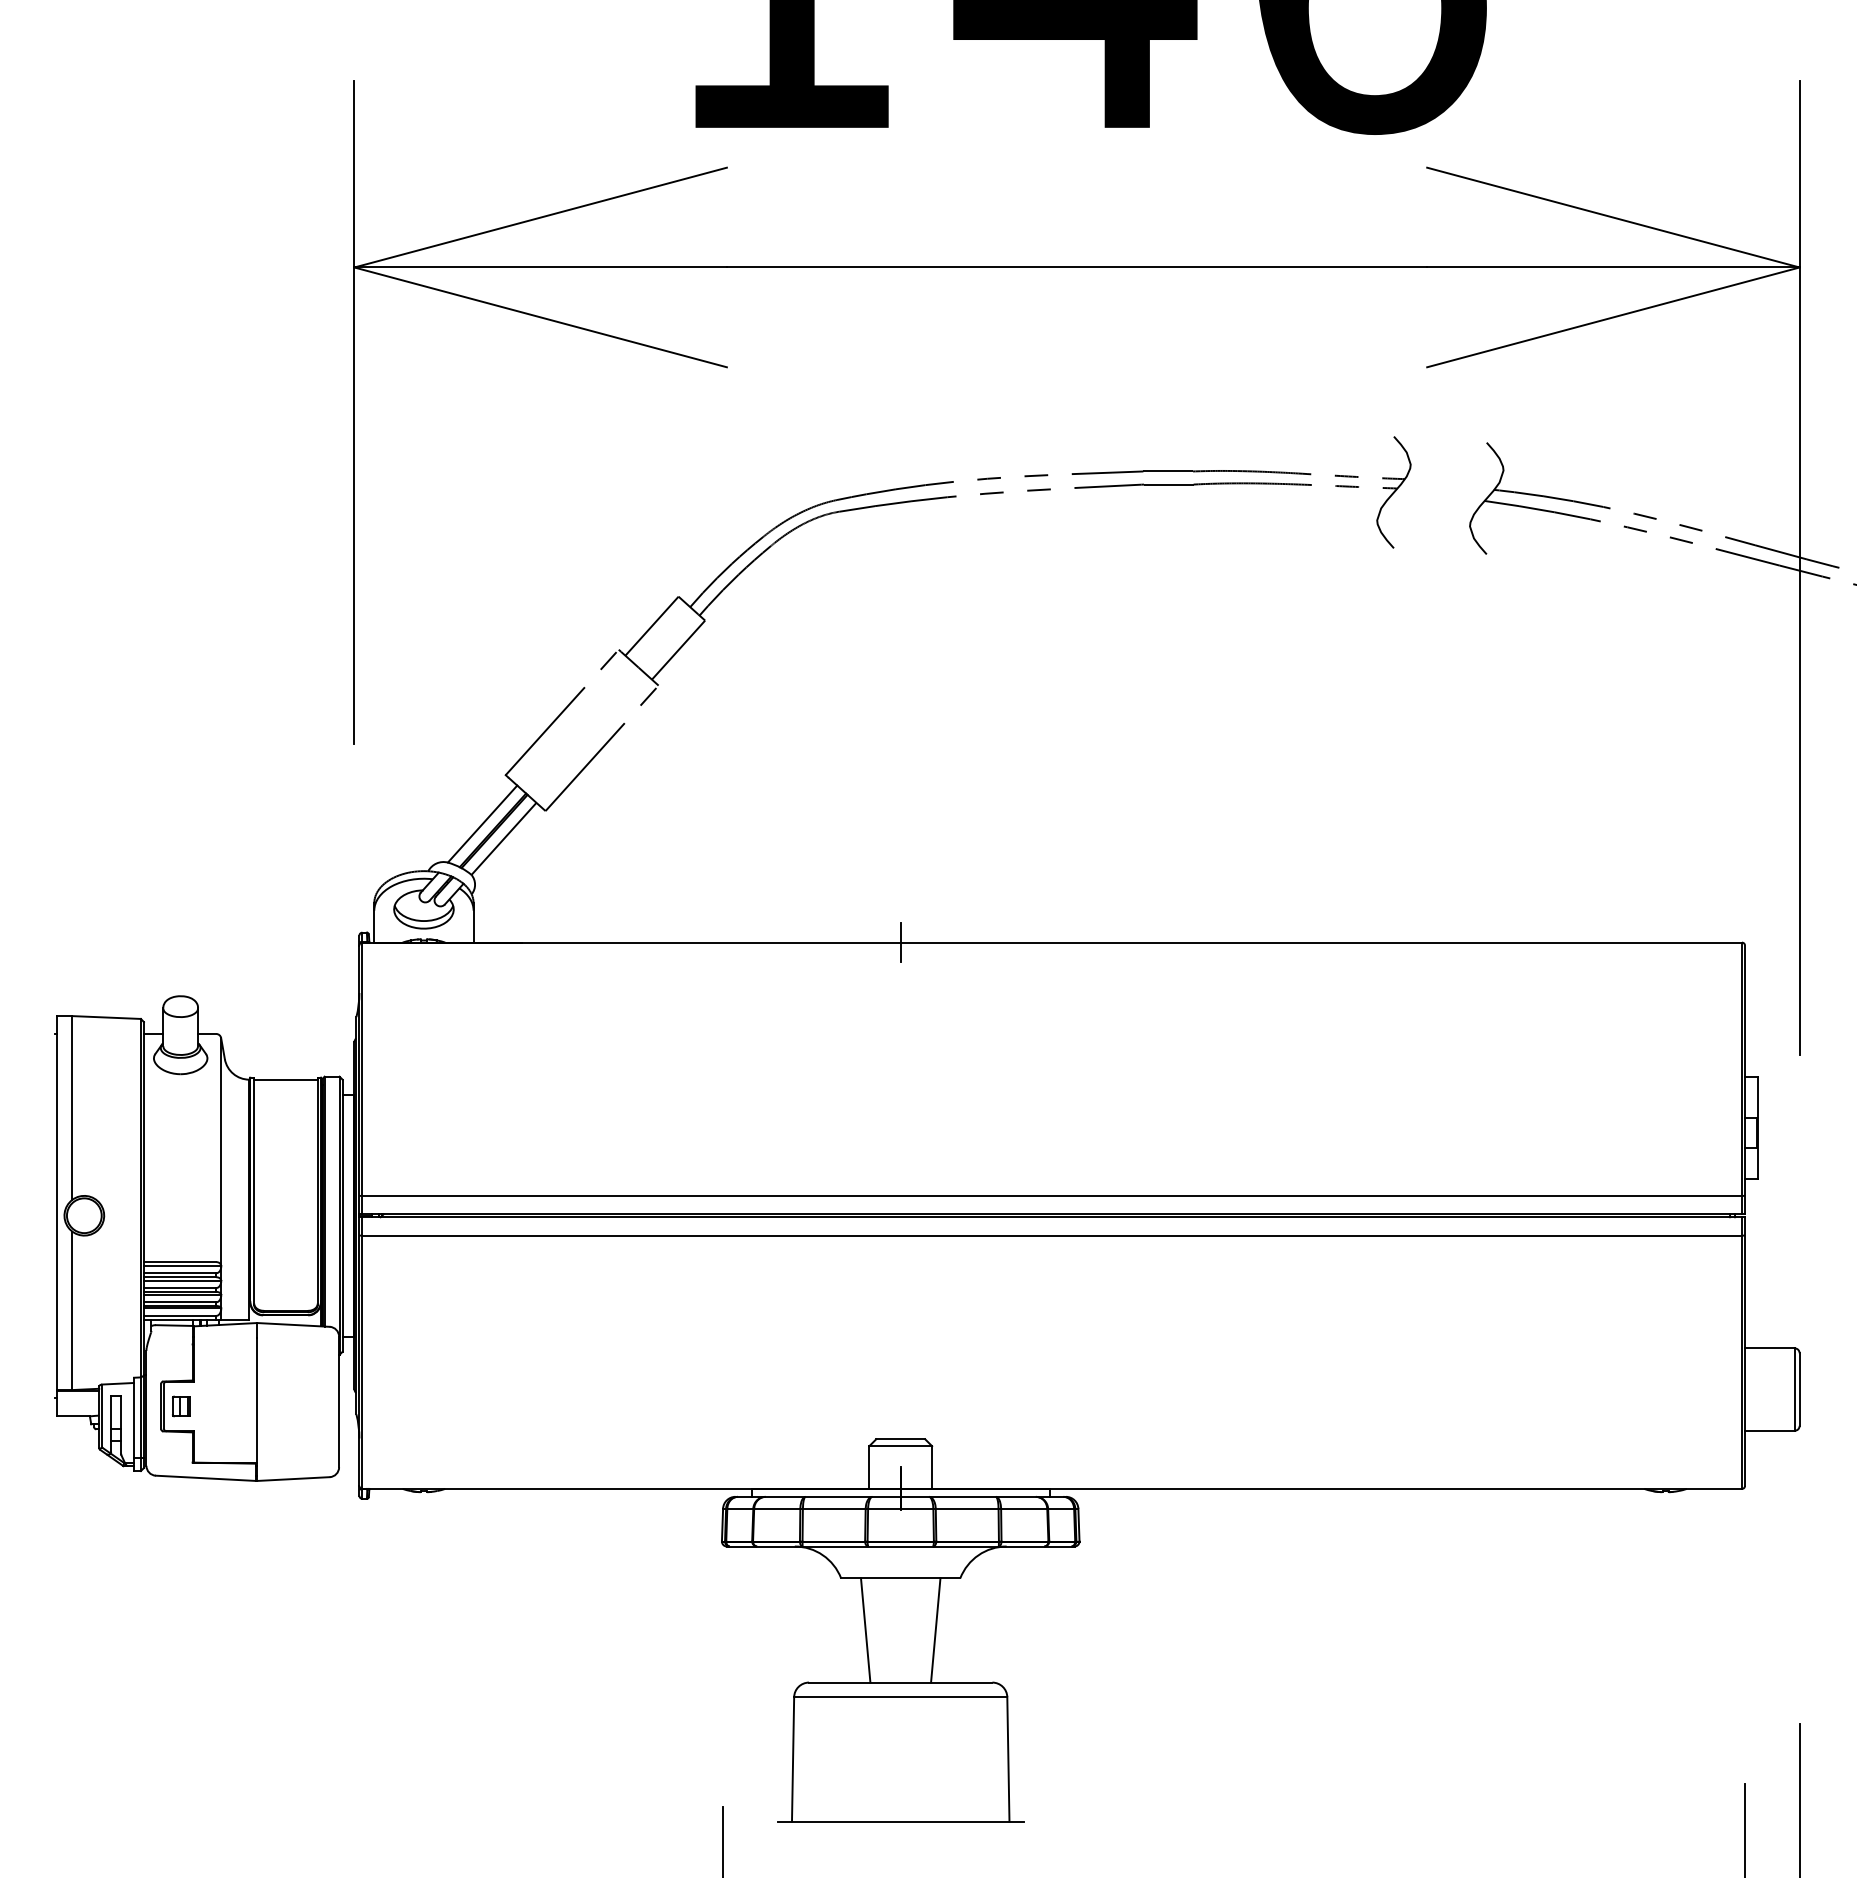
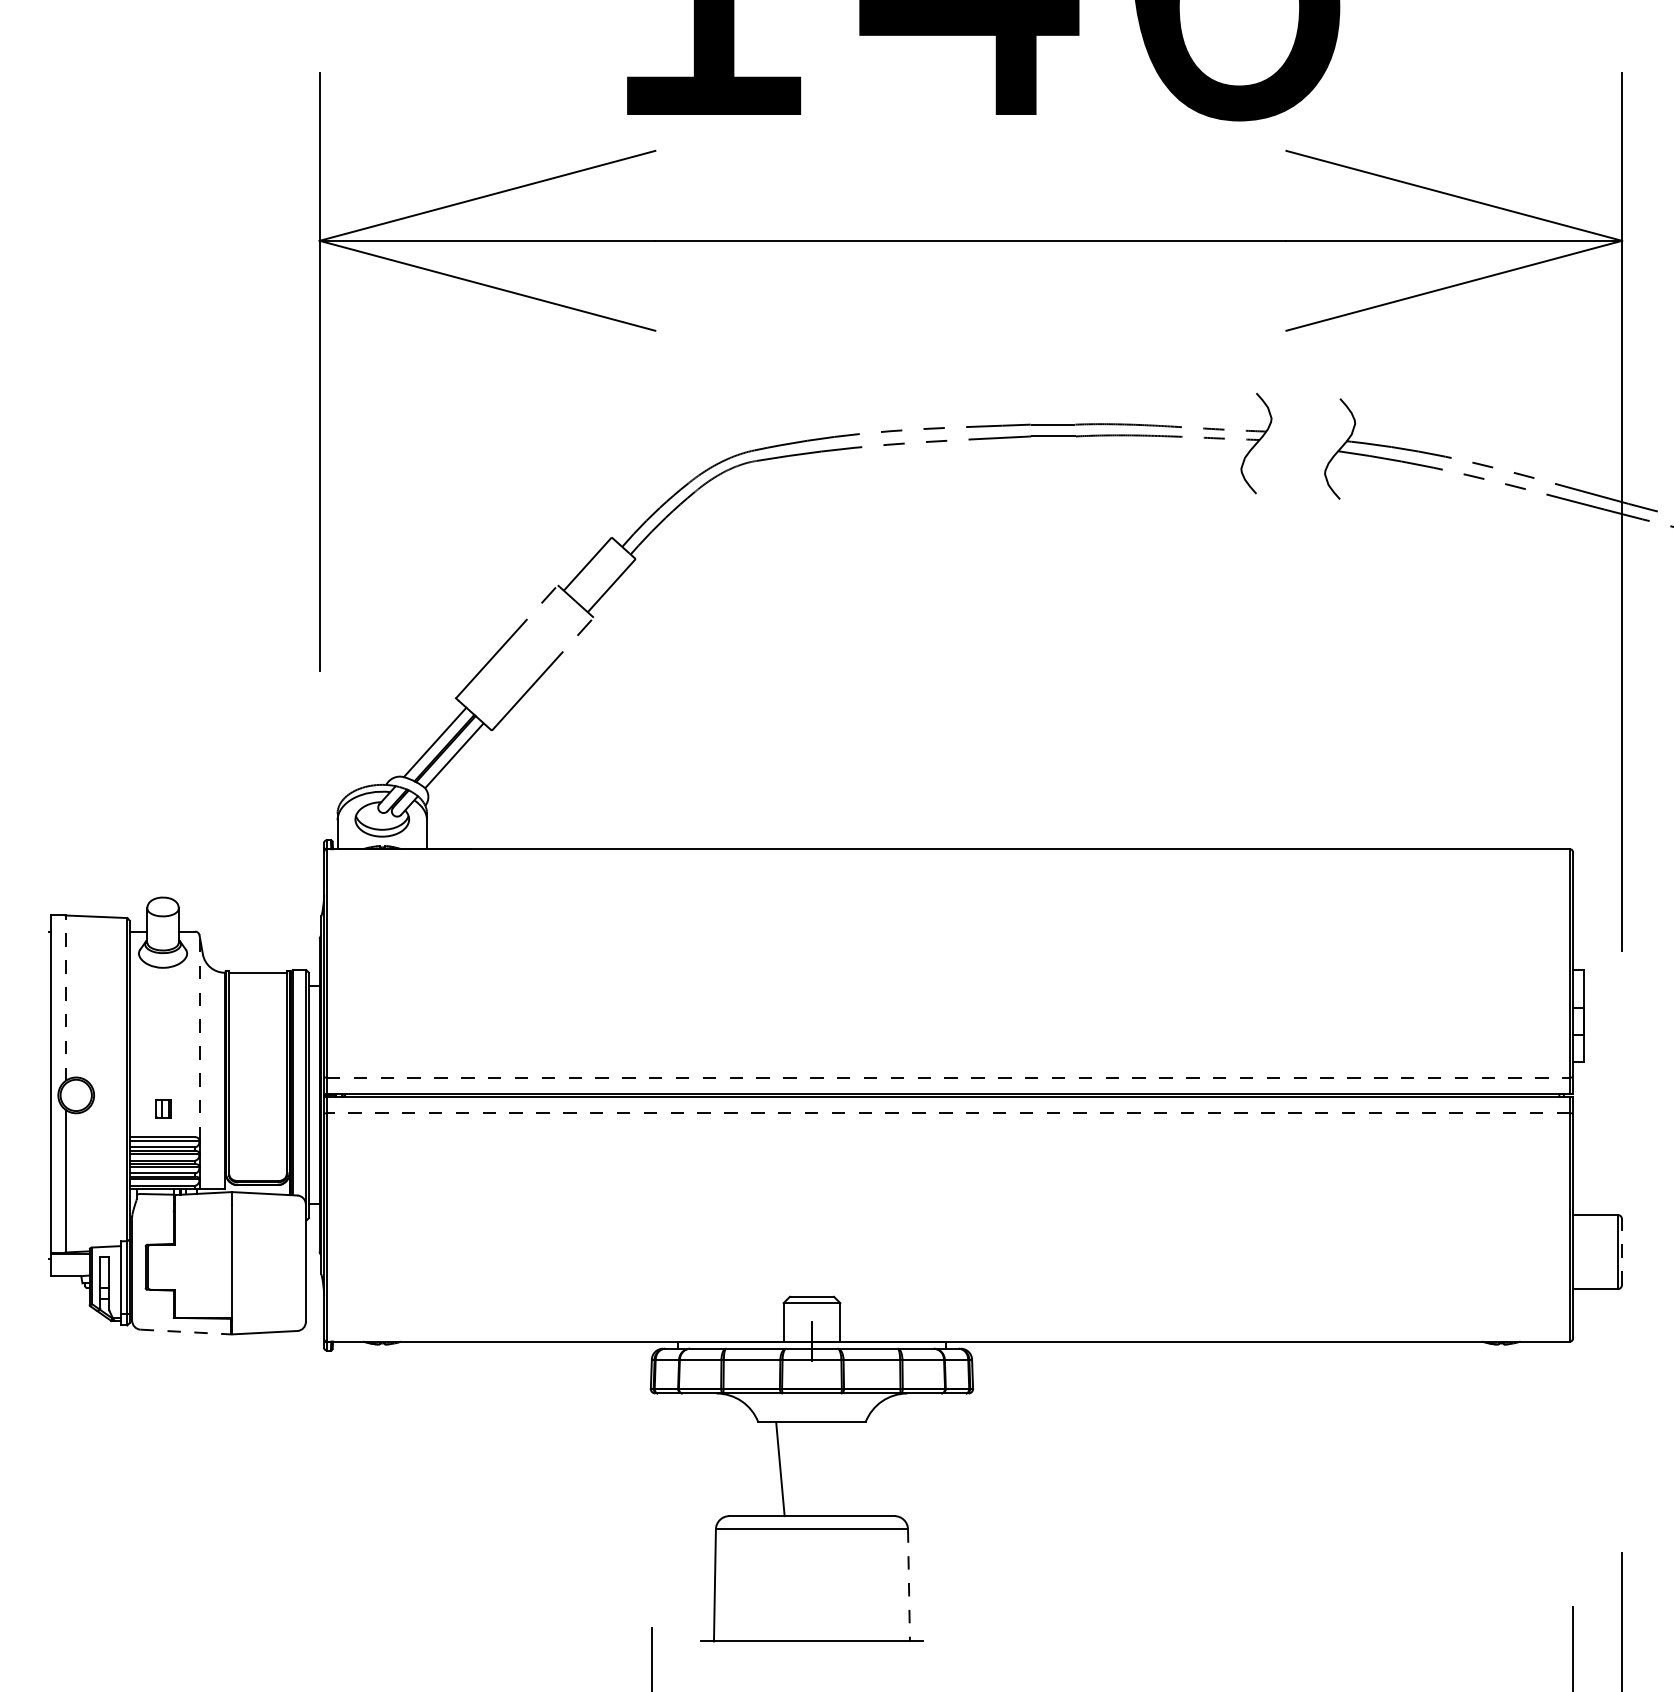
line: (900, 942) -> (811, 849), removed
line: (72, 1107) -> (65, 997), solid -> dashed
line: (221, 1151) -> (199, 1037), solid -> dashed
line: (1052, 1195) -> (948, 1077), solid -> dashed
line: (1052, 1235) -> (948, 1113), solid -> dashed
line: (1799, 1389) -> (1621, 1251), solid -> dashed
part: (181, 1406) -> (163, 1108), moved
line: (206, 1478) -> (186, 1332), solid -> dashed
line: (935, 1630) -> (843, 1469), removed
line: (1008, 1759) -> (909, 1585), solid -> dashed

